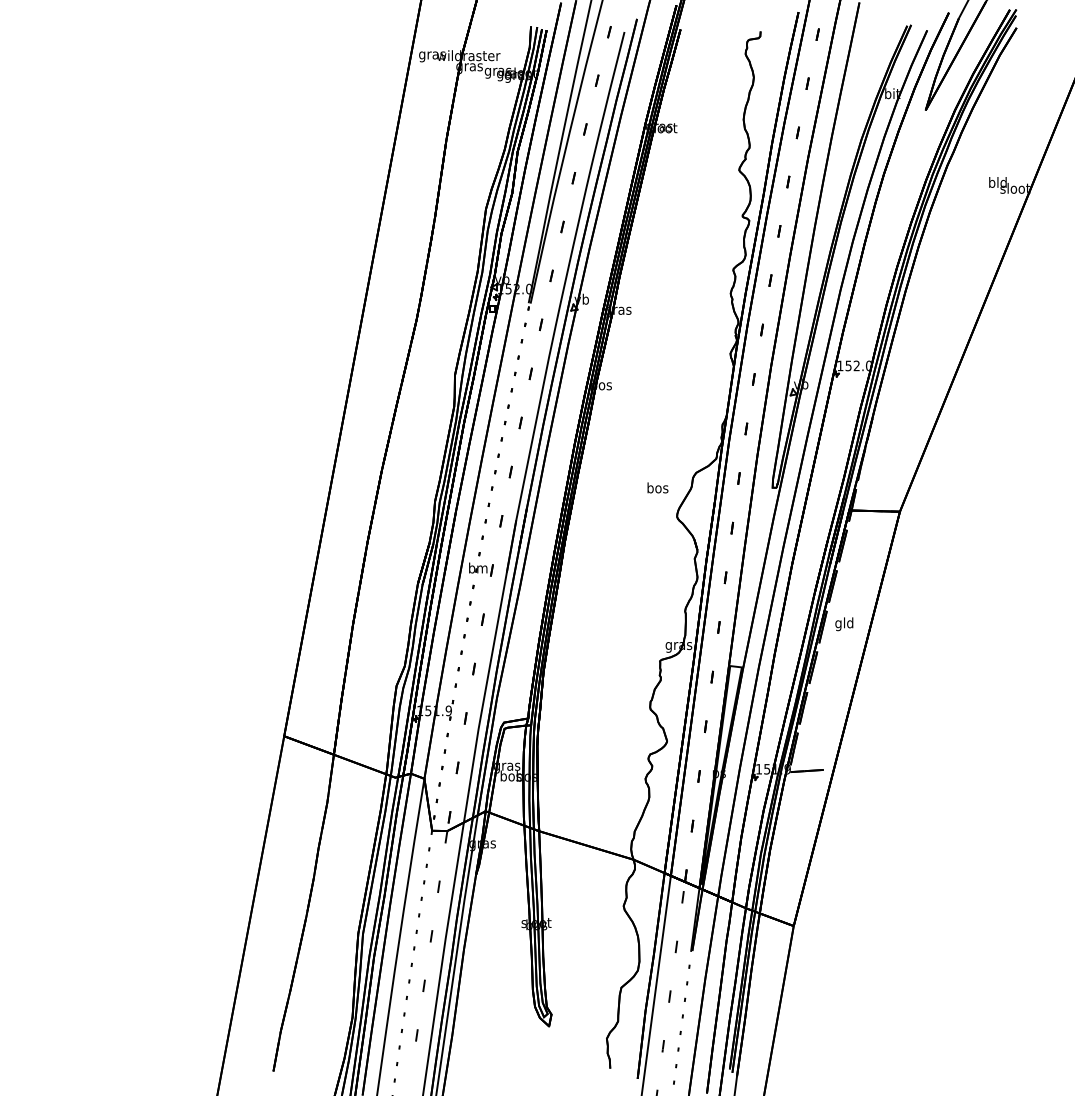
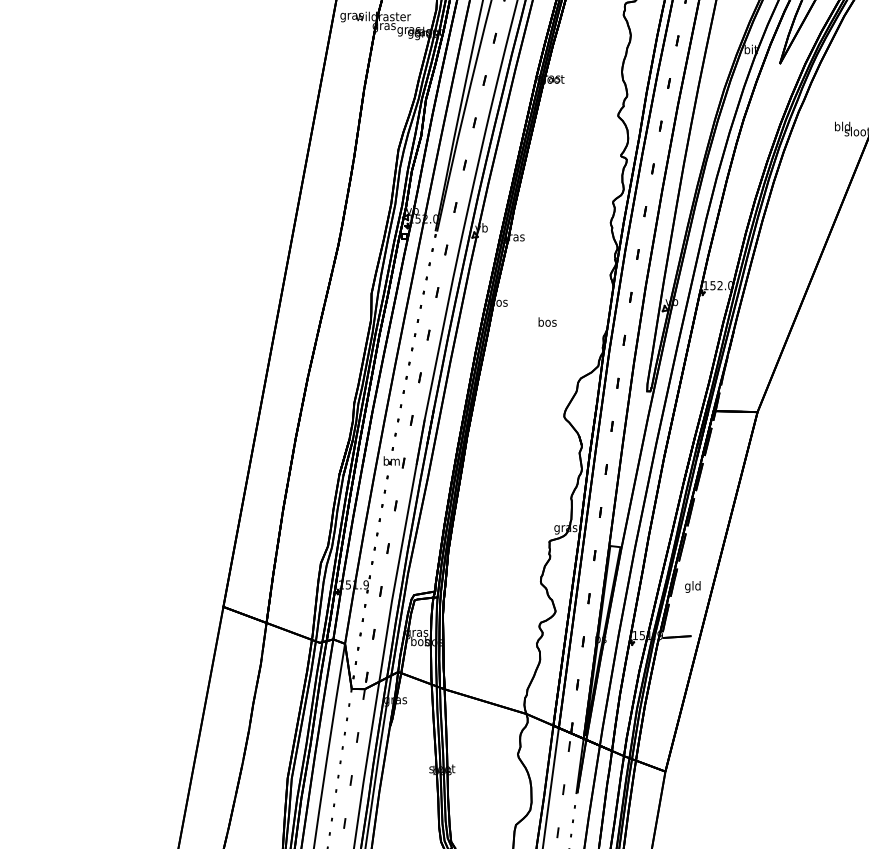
text: (657, 487) -> (547, 321), moved
text: (844, 624) -> (692, 587), moved

